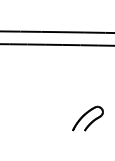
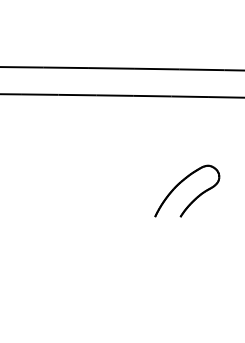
part: (87, 118) -> (186, 190), moved

